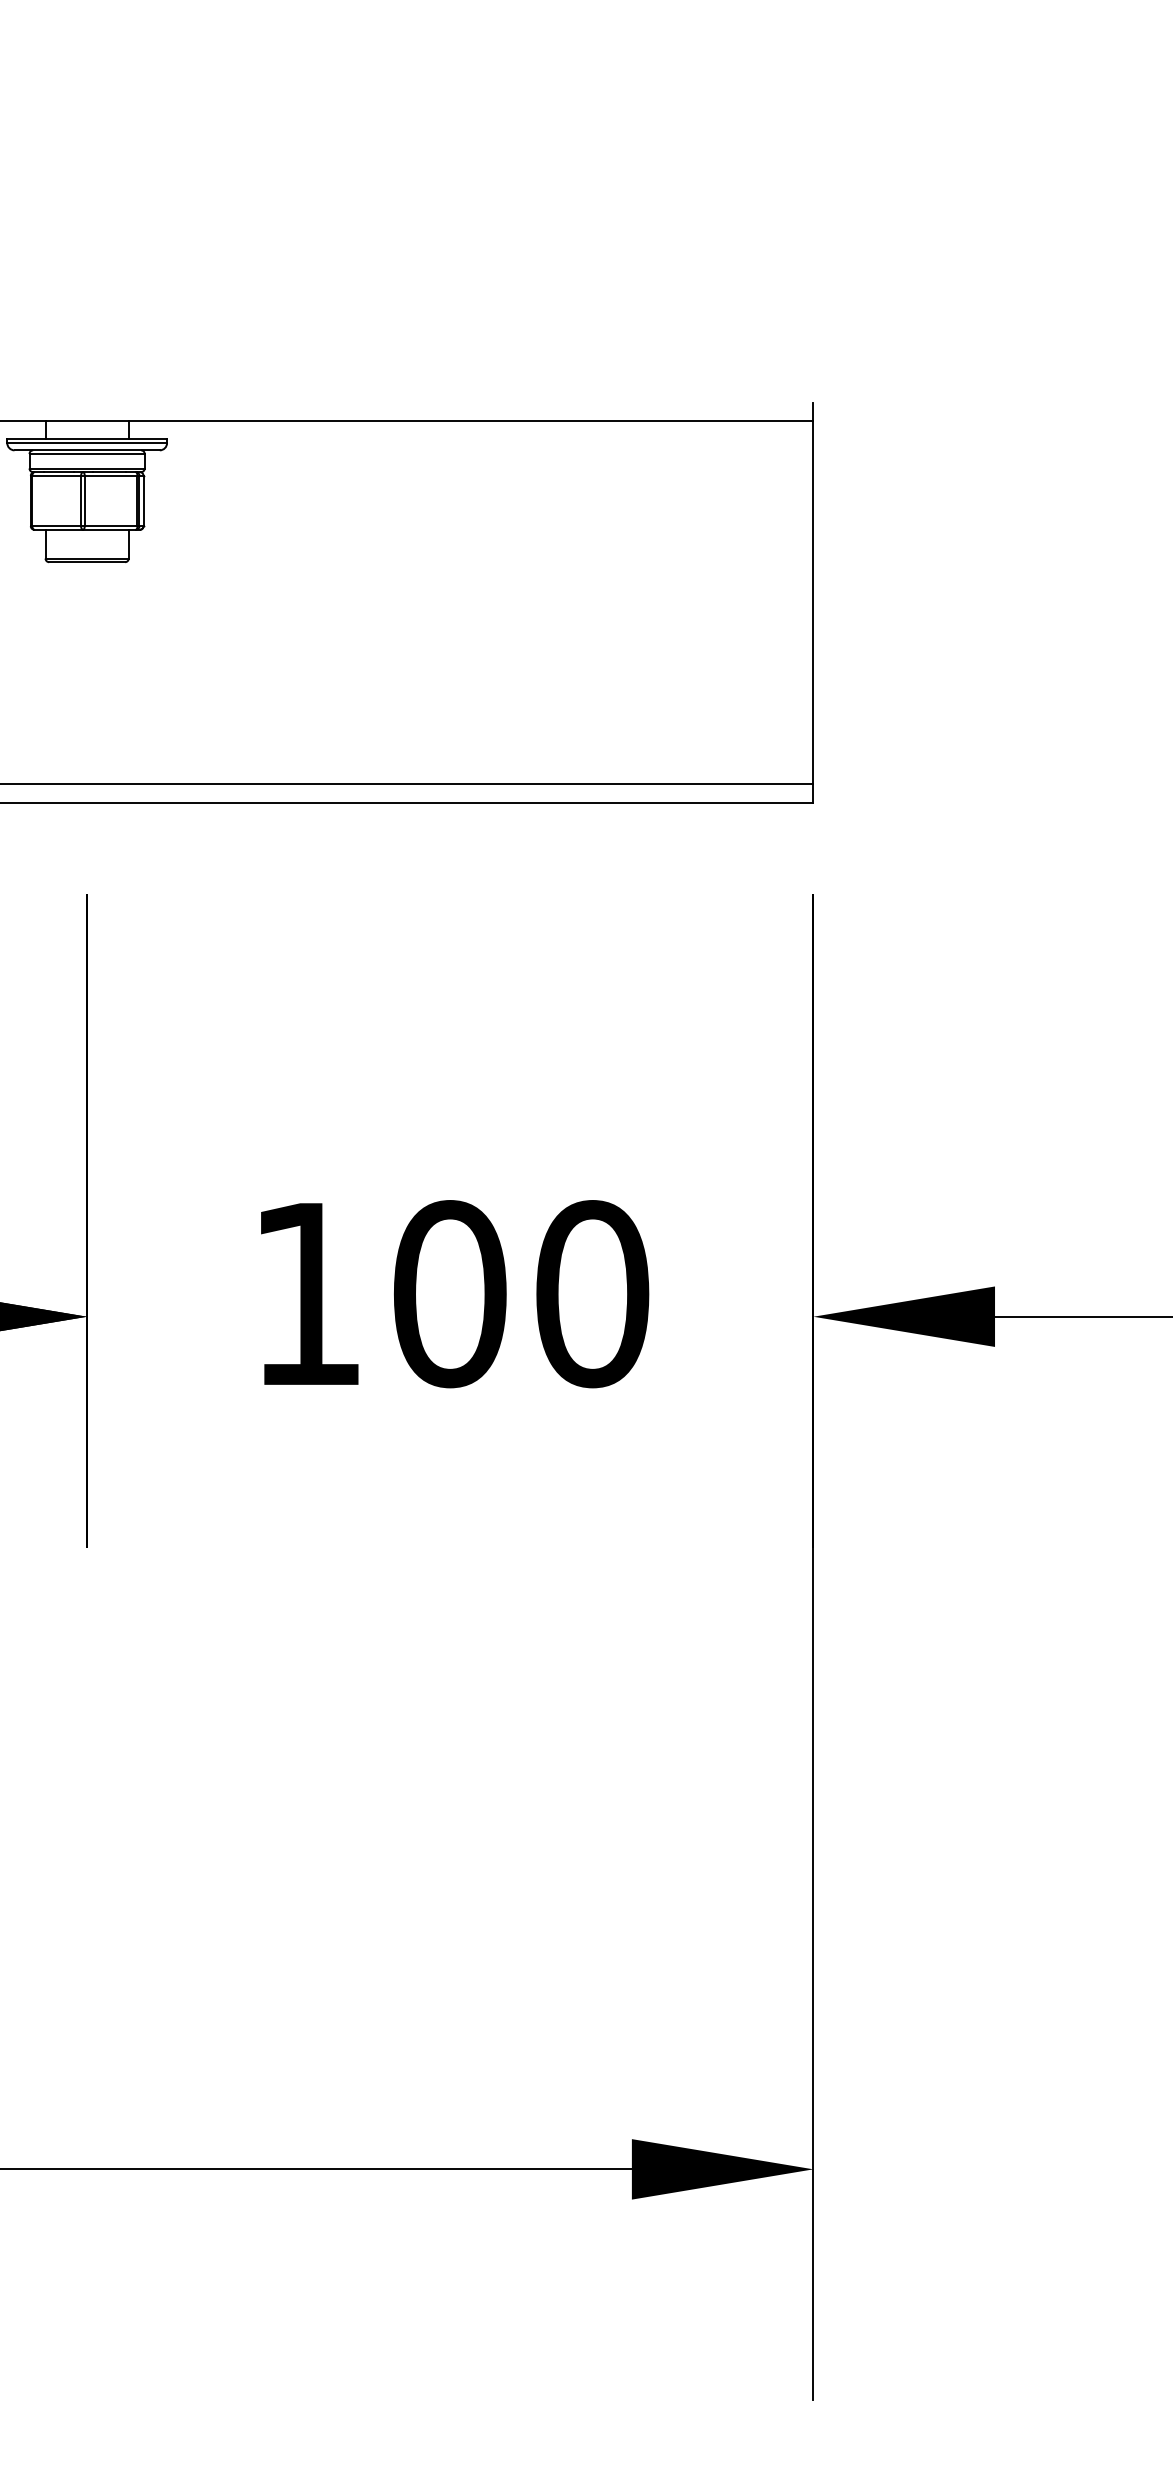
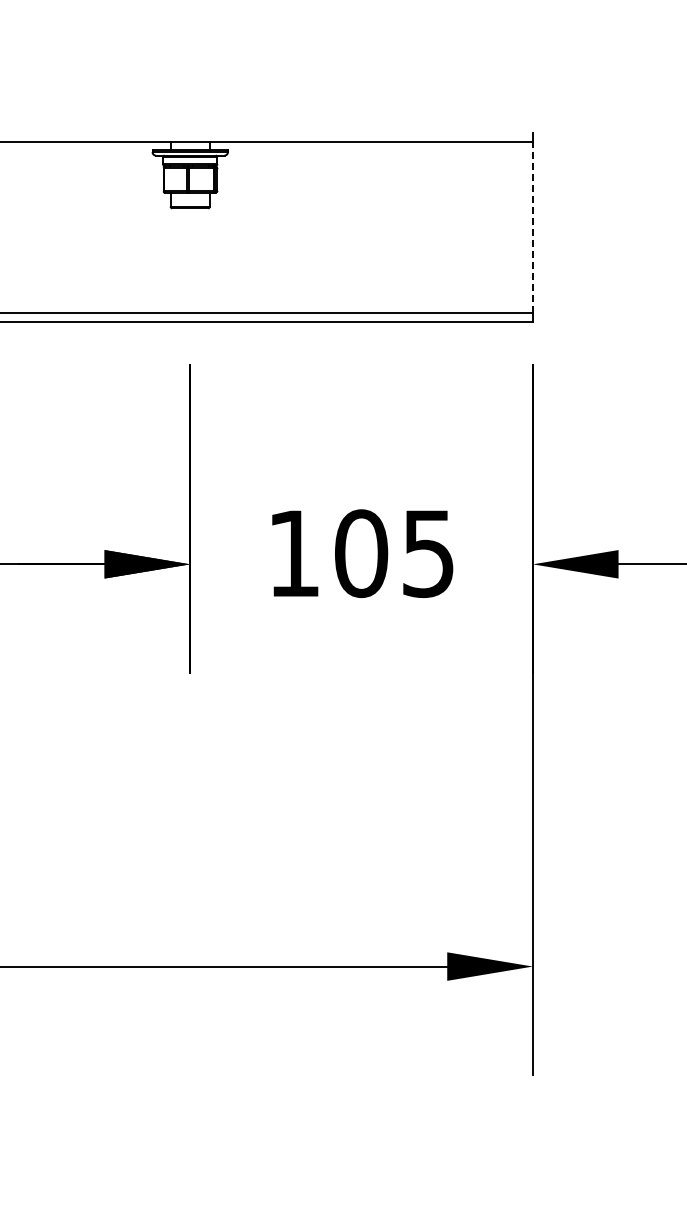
line: (812, 602) -> (532, 227), solid -> dashed
text: (592, 1293) -> (428, 553), 100 -> 105

